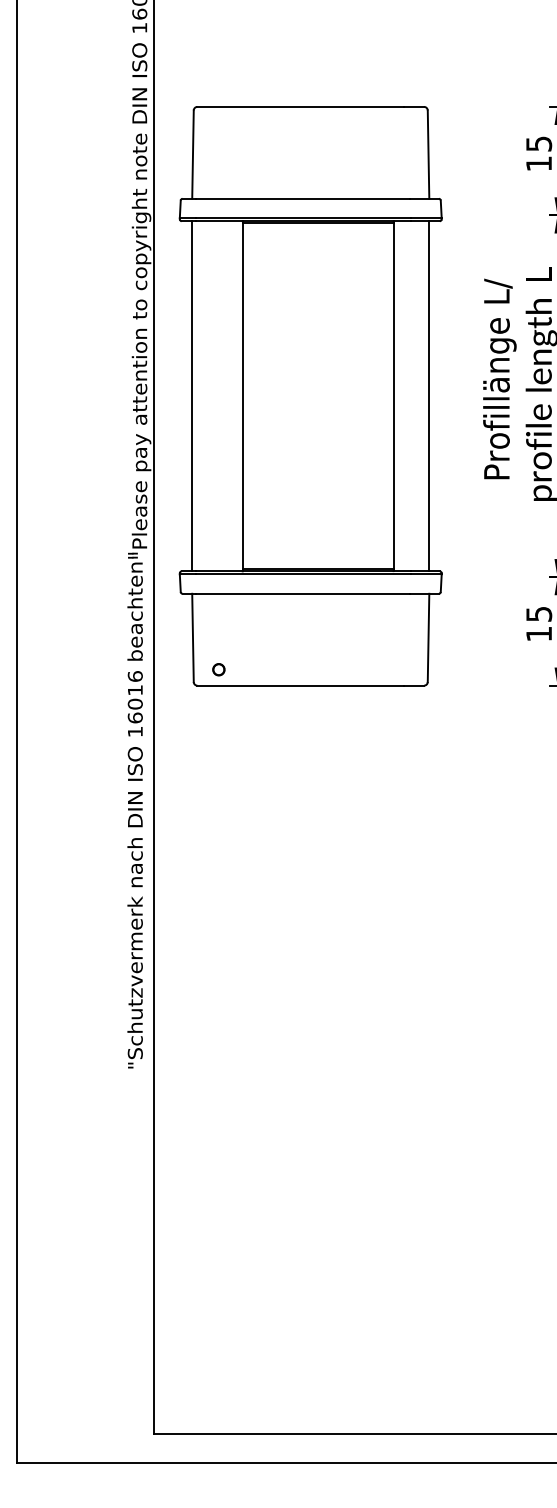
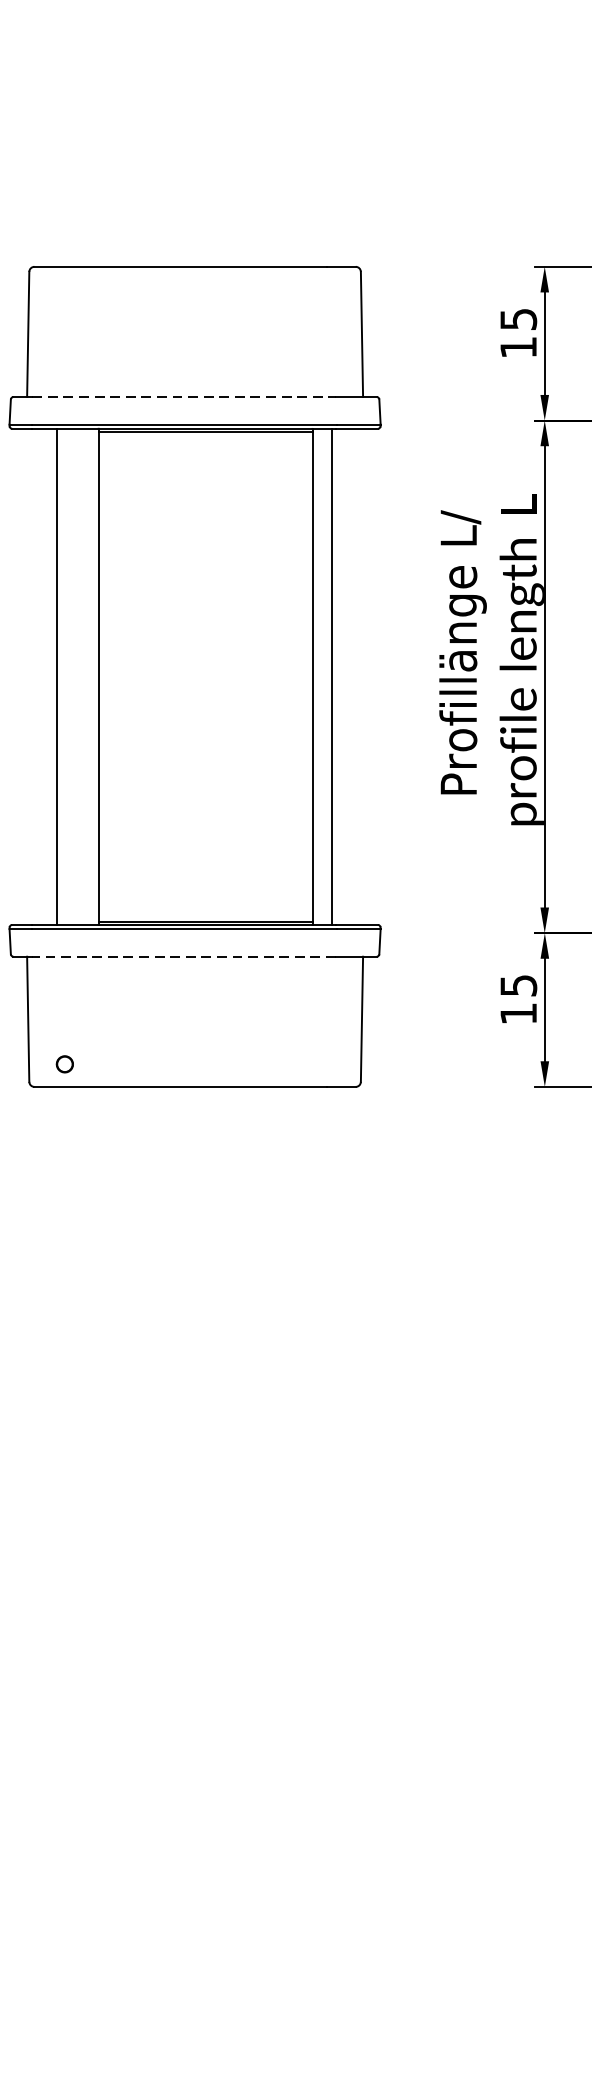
line: (303, 198) -> (184, 396), solid -> dashed
line: (192, 396) -> (57, 677), moved
line: (429, 396) -> (332, 677), moved
line: (302, 593) -> (183, 956), solid -> dashed

